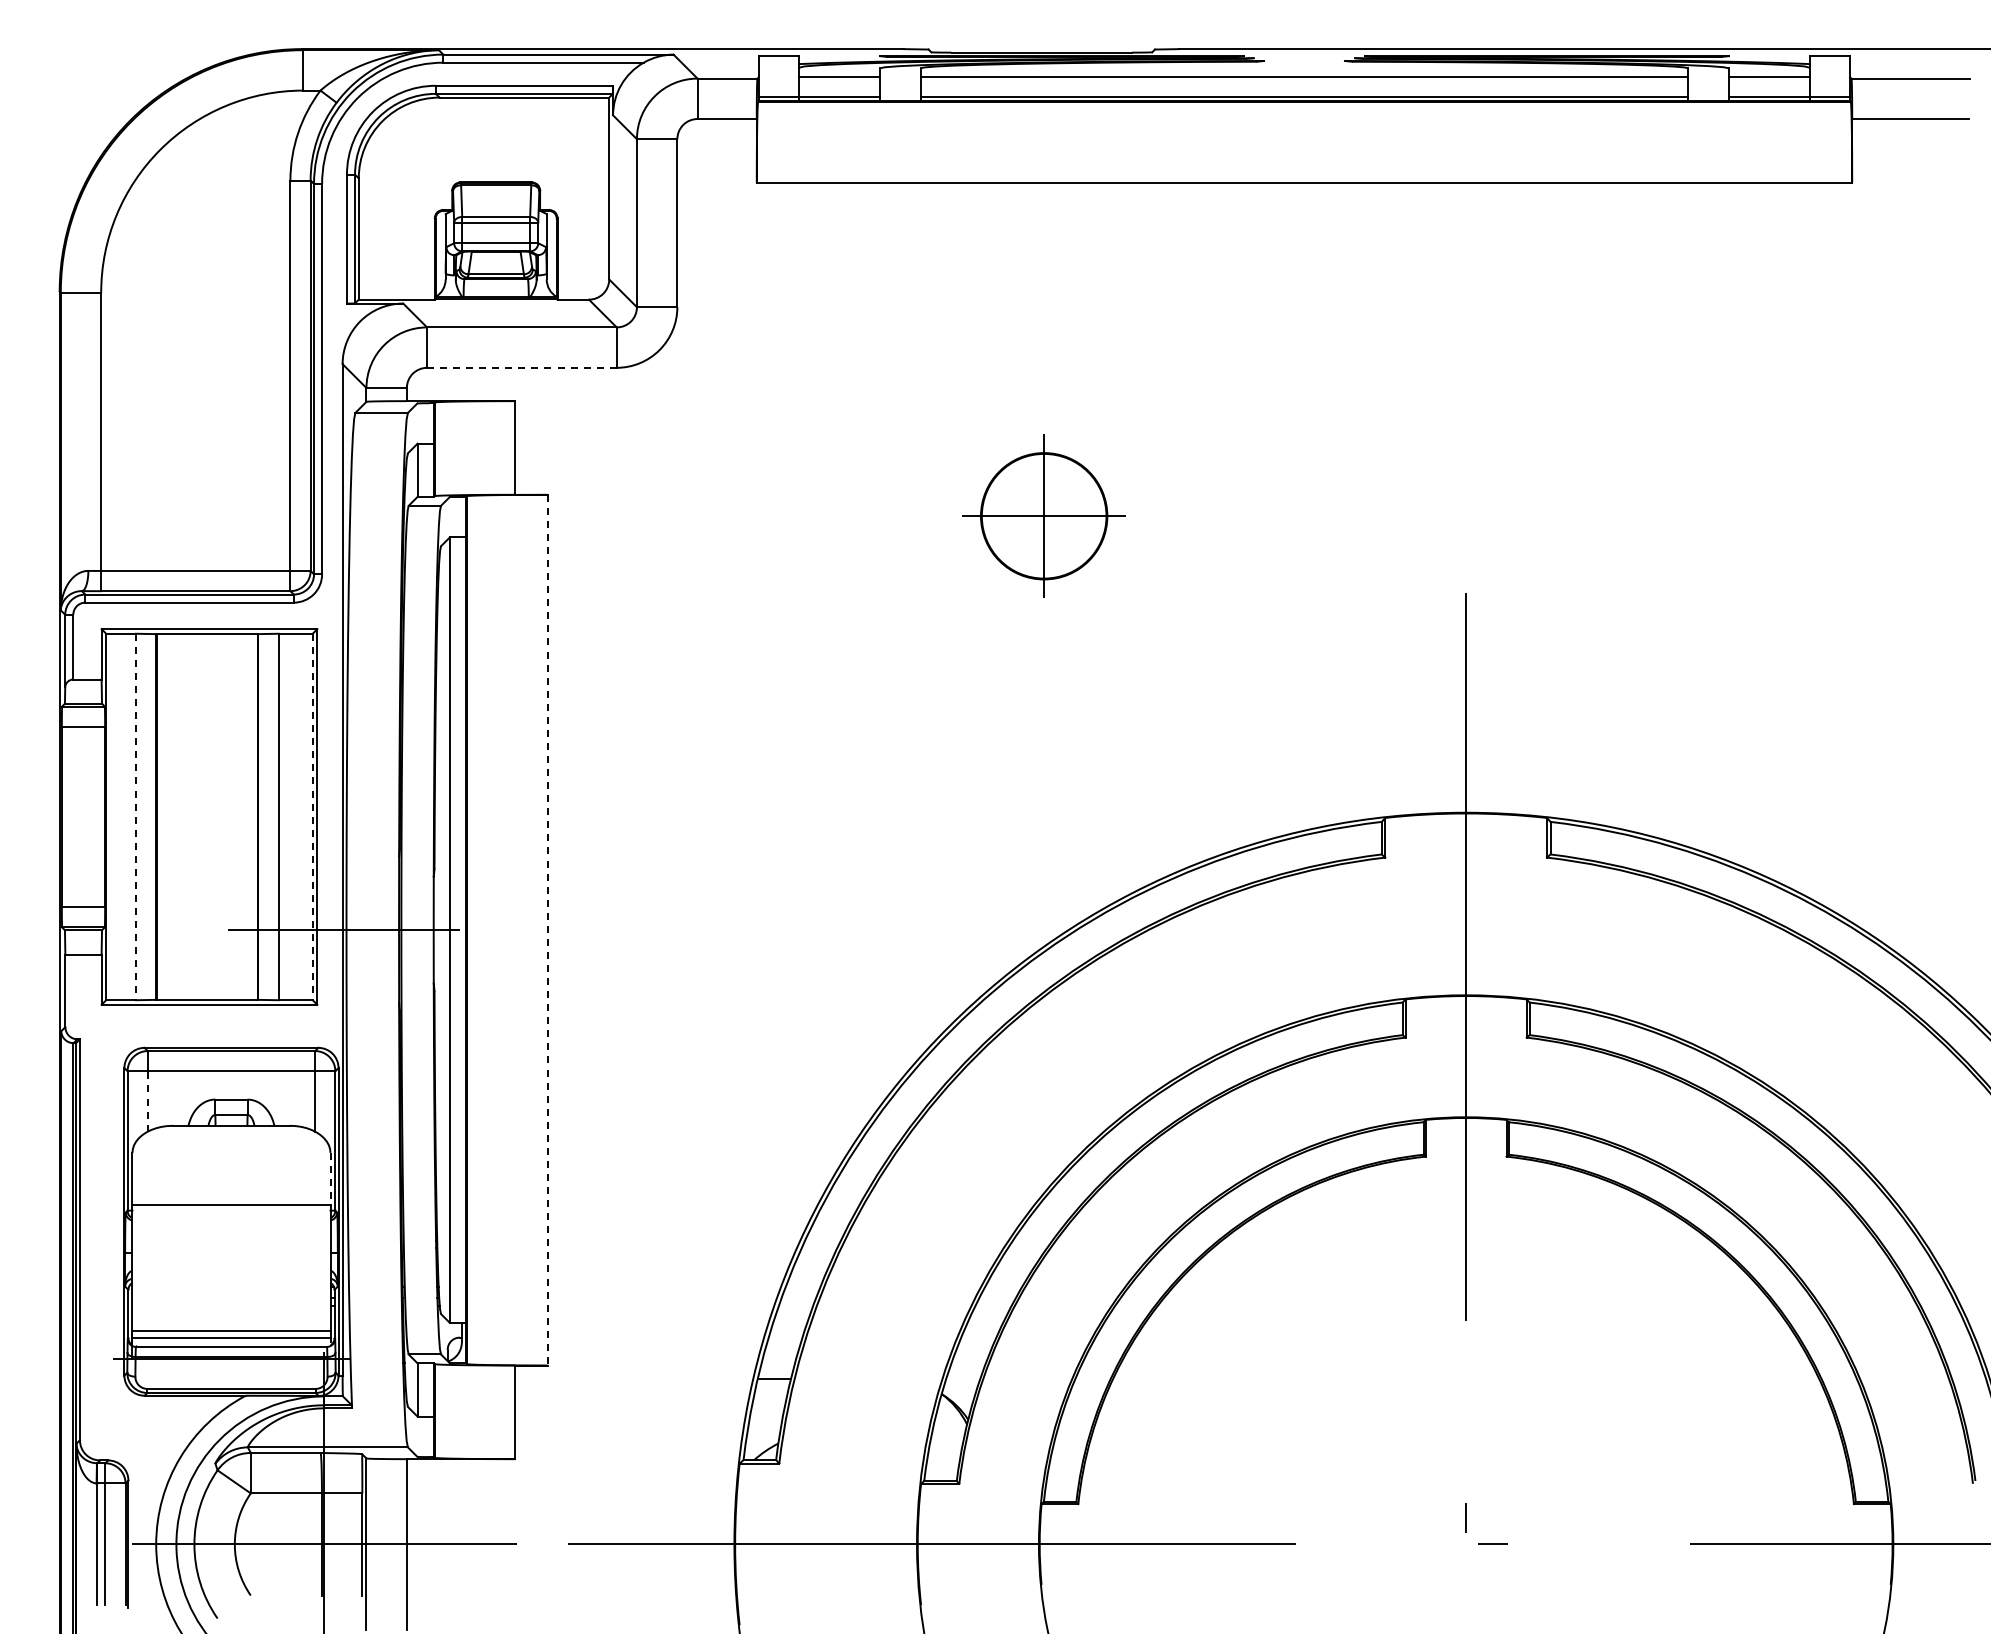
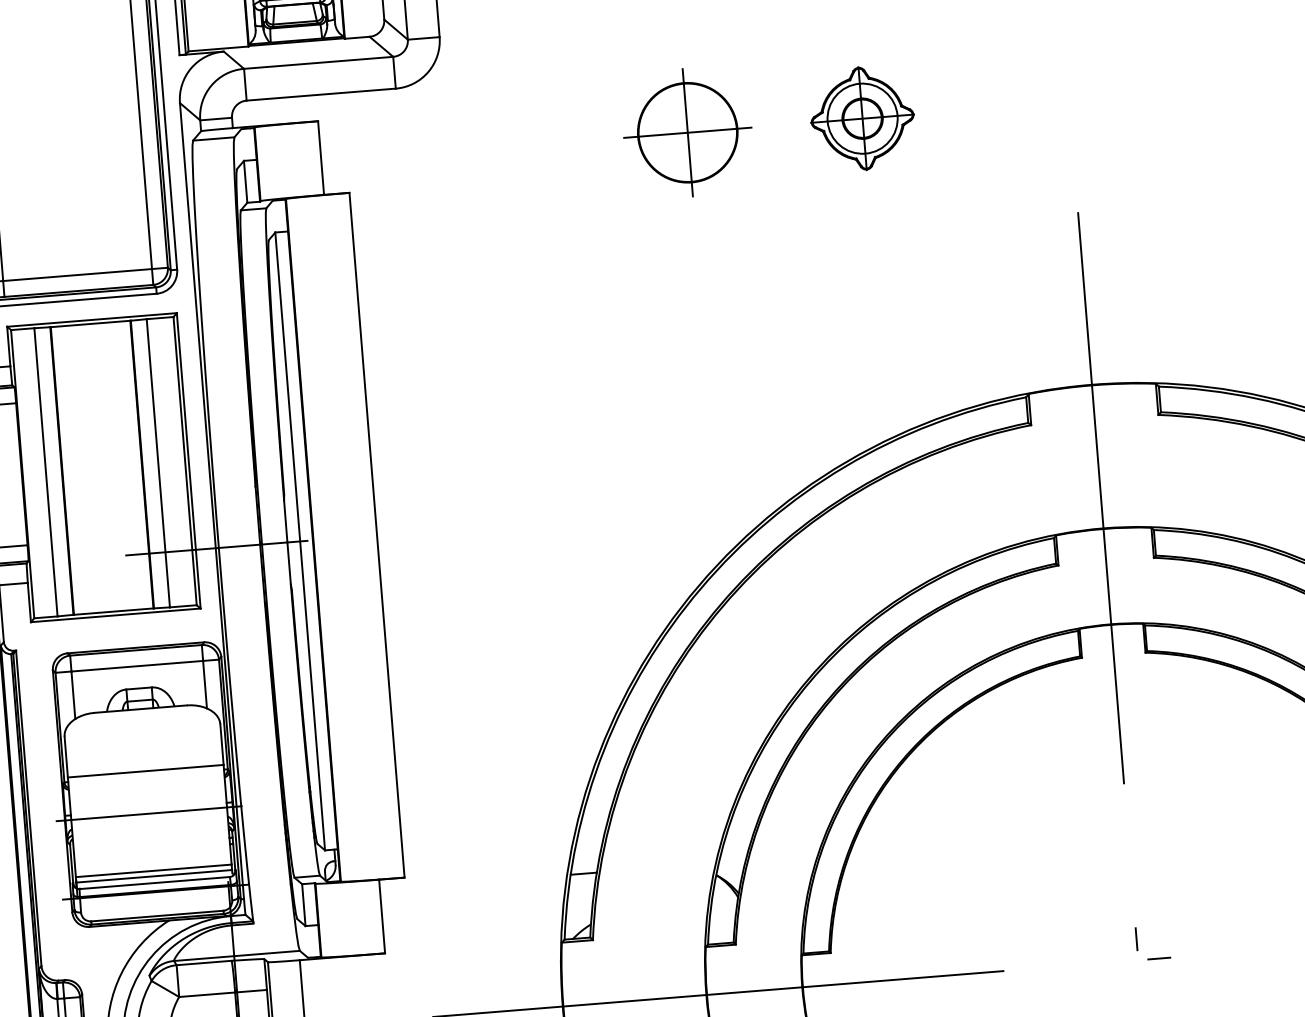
line: (521, 367) -> (320, 94), dashed -> solid
part: (1203, 453) -> (862, 118), added
part: (1043, 515) -> (687, 132), moved
line: (135, 817) -> (45, 472), dashed -> solid
line: (312, 817) -> (184, 461), dashed -> solid
line: (547, 930) -> (376, 535), dashed -> solid
line: (147, 1100) -> (73, 694), dashed -> solid
line: (330, 1178) -> (221, 744), dashed -> solid
line: (231, 1258) -> (149, 813), added

